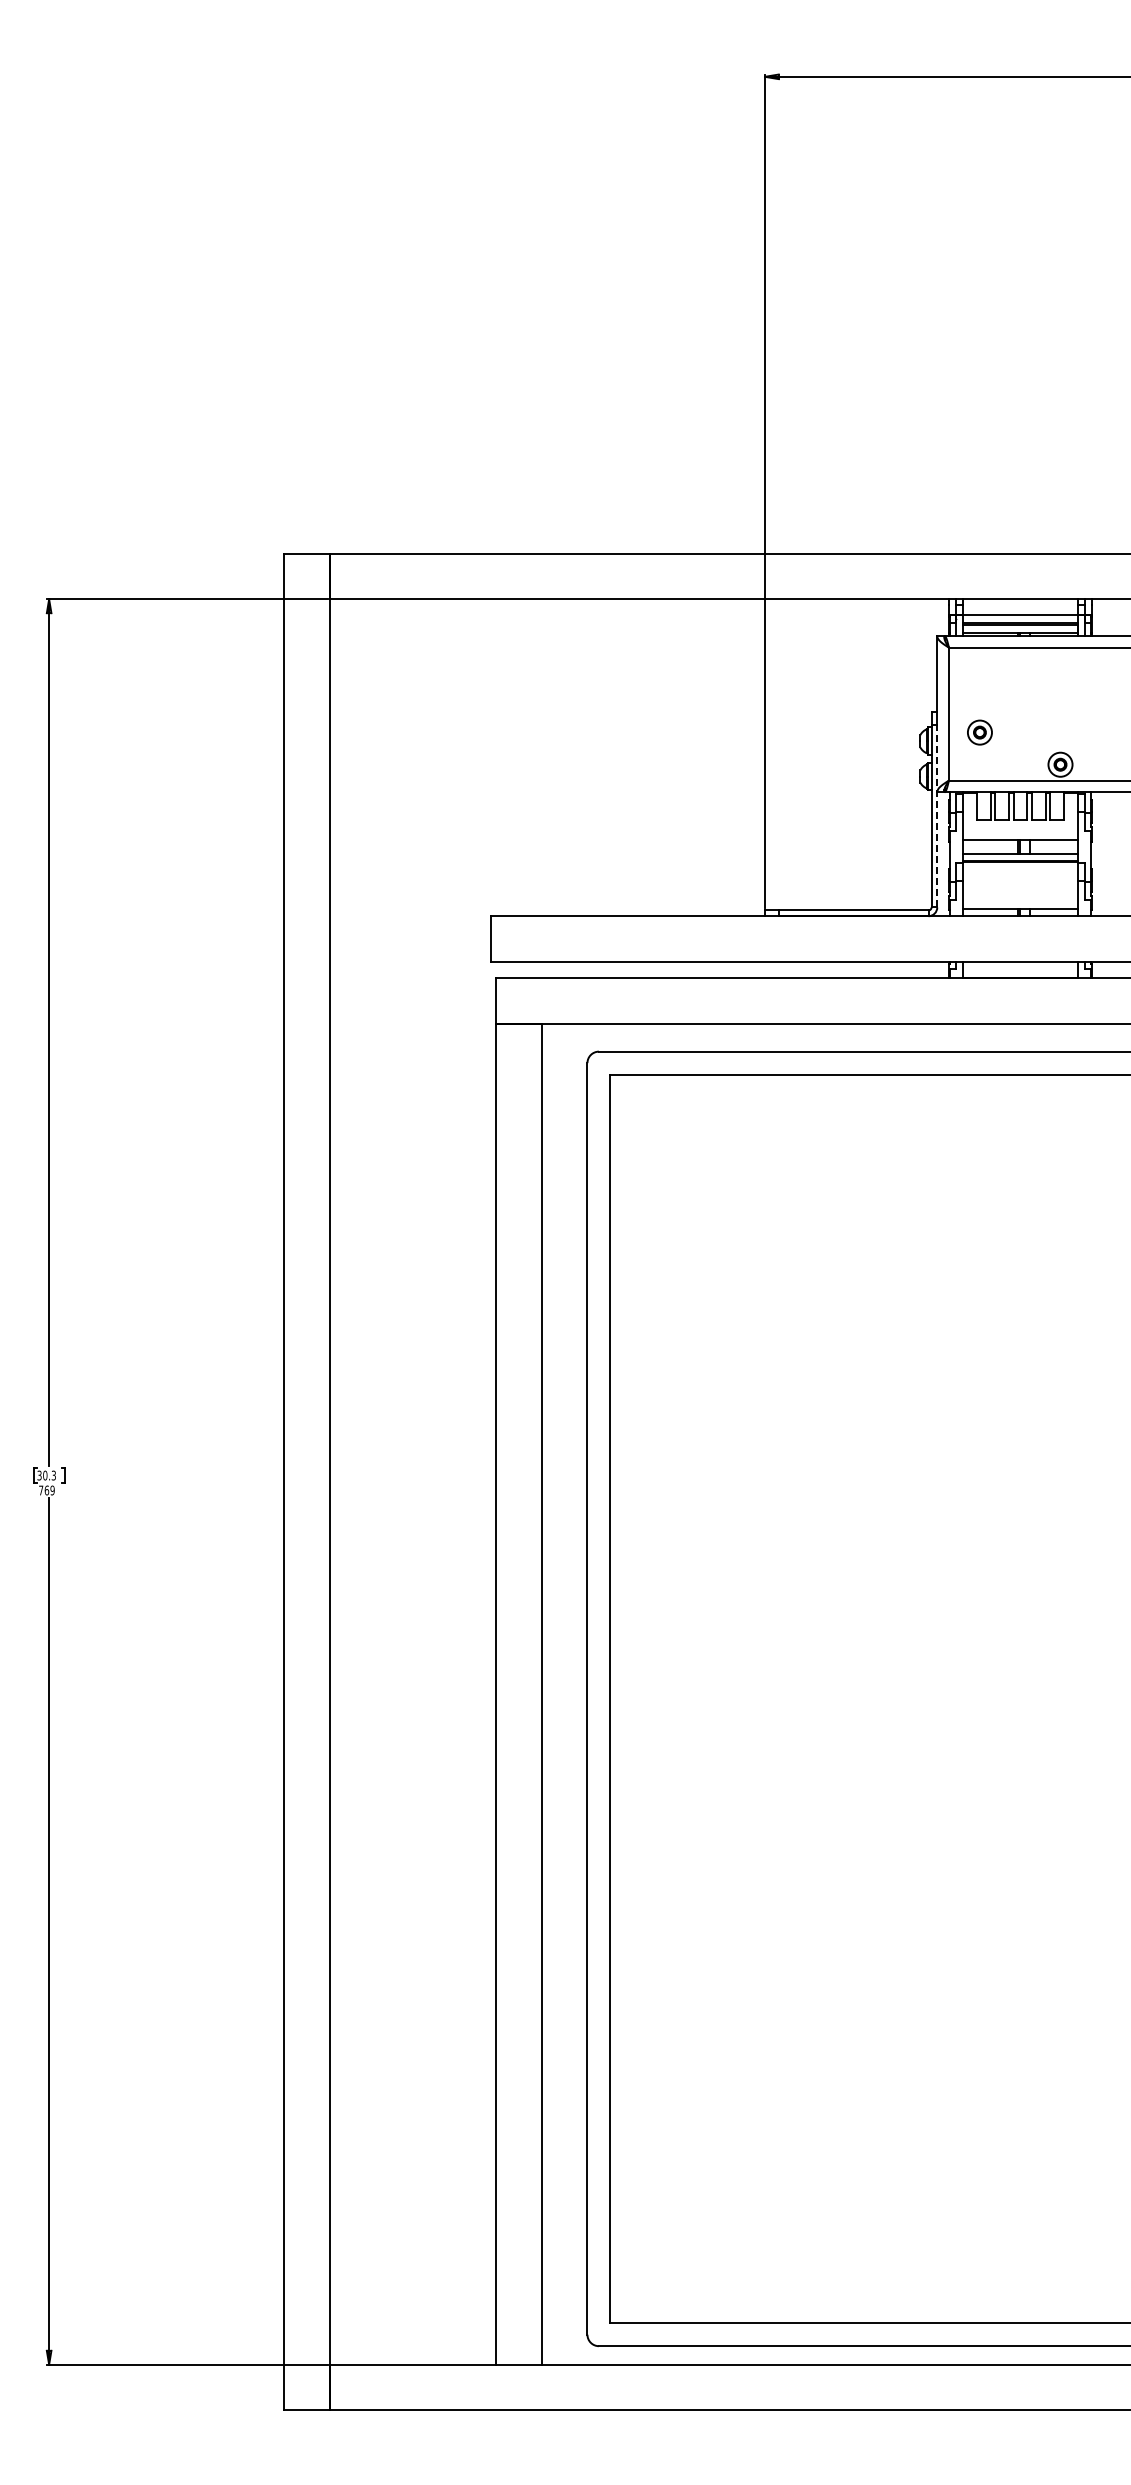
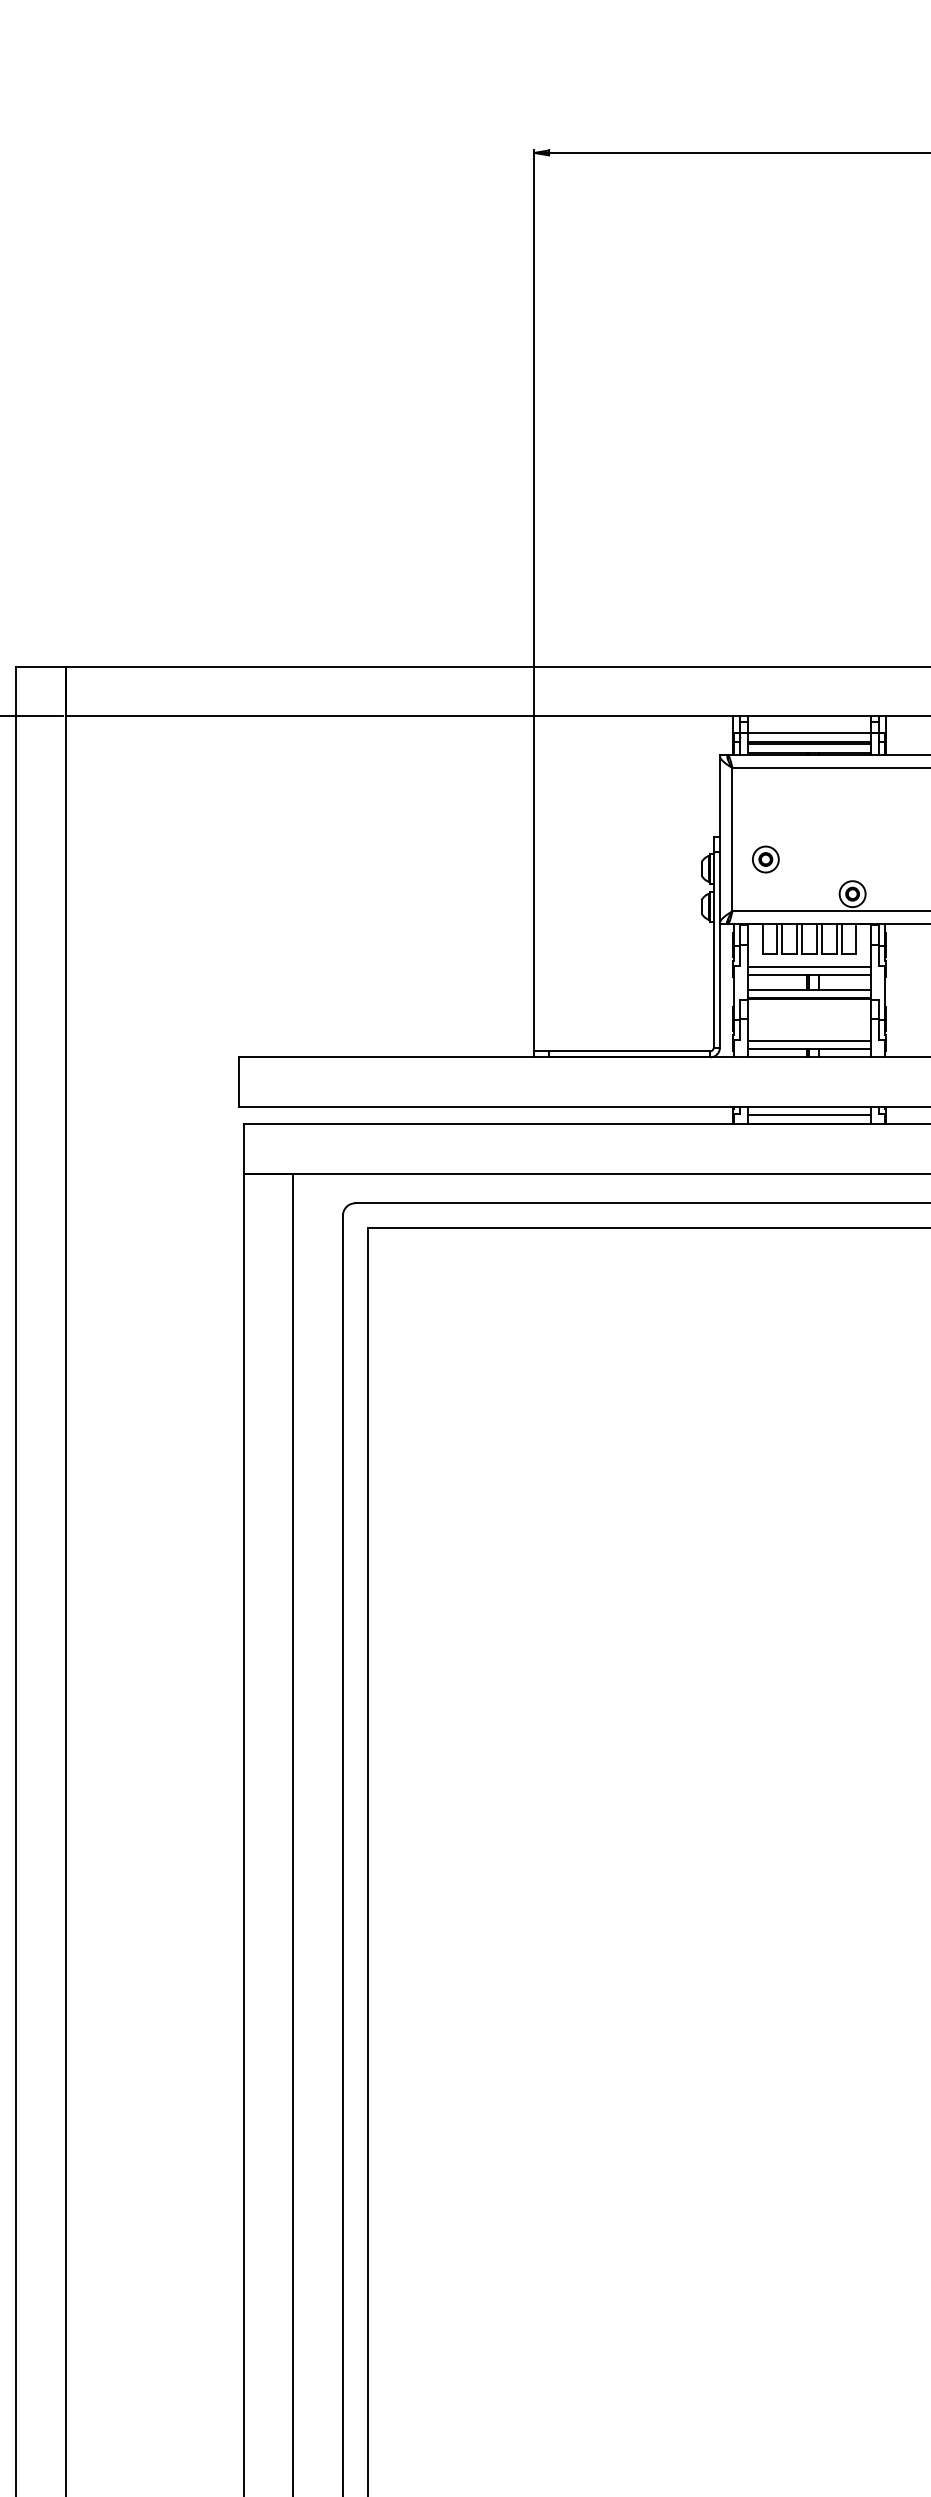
line: (937, 815) -> (720, 948), dashed -> solid
line: (1019, 831) -> (808, 966), added
line: (1019, 900) -> (808, 1040), added
line: (1019, 969) -> (808, 1114), added

